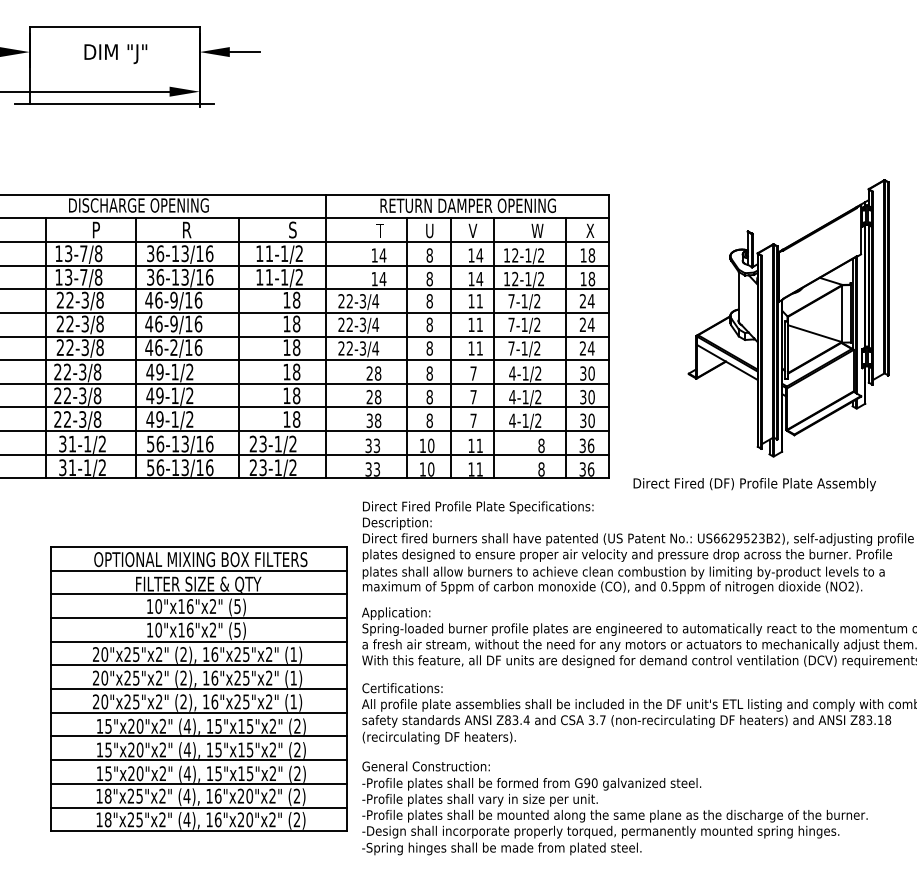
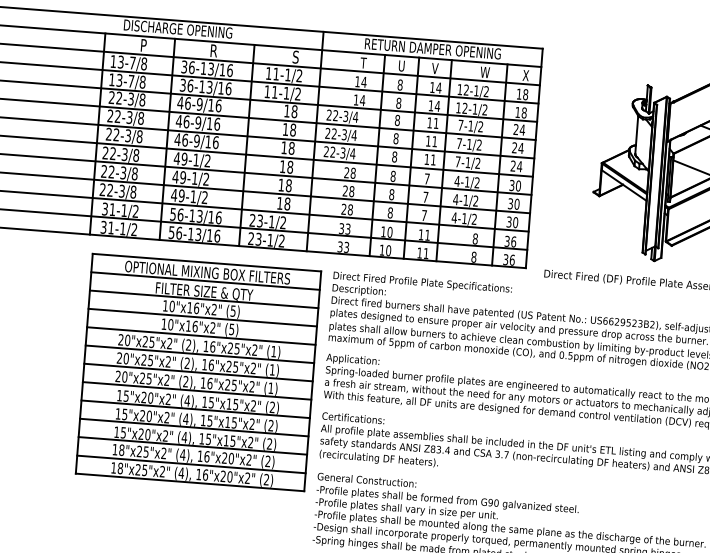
text: (173, 347) -> (196, 140), 46-2/16 -> 46-9/16
text: (369, 421) -> (343, 209), 38 -> 28
part: (198, 688) -> (198, 372), moved

